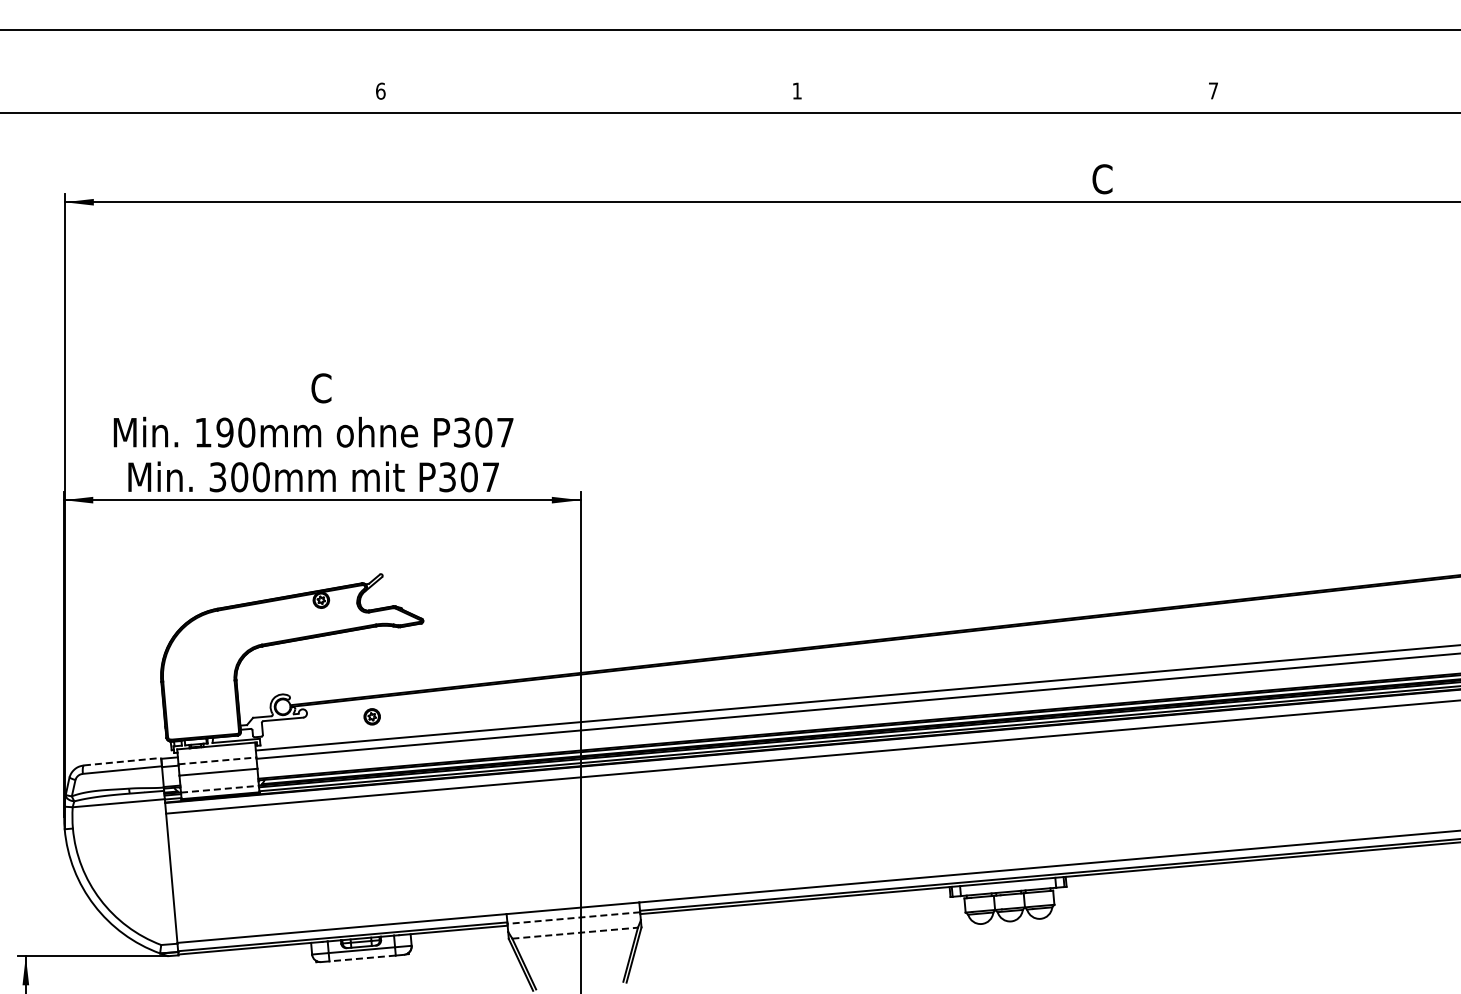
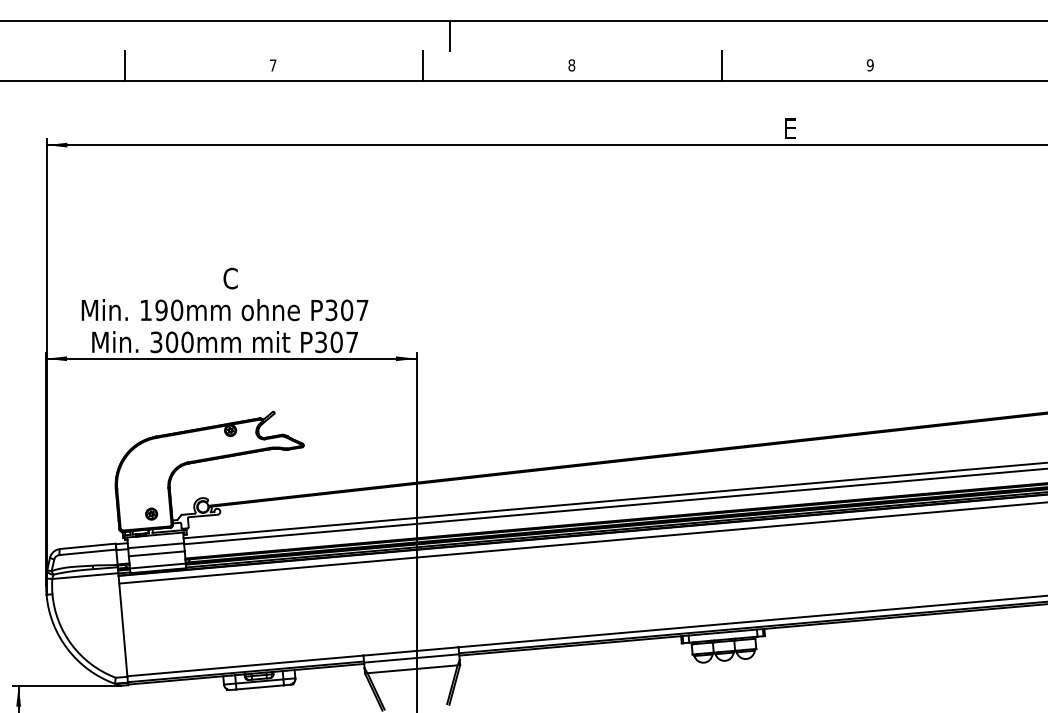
line: (627, 50) -> (450, 36), added
text: (380, 90) -> (273, 64), 6 -> 7
text: (797, 90) -> (572, 64), 1 -> 8
text: (1213, 90) -> (870, 64), 7 -> 9
line: (173, 91) -> (124, 65), added
line: (589, 91) -> (422, 65), added
line: (1005, 91) -> (721, 65), added
text: (1102, 179) -> (790, 128), C -> E
part: (371, 716) -> (151, 513), moved
line: (217, 760) -> (156, 545), dashed -> solid
line: (122, 761) -> (88, 546), dashed -> solid
line: (220, 789) -> (158, 566), dashed -> solid
line: (573, 918) -> (411, 658), dashed -> solid
line: (575, 933) -> (412, 669), dashed -> solid
line: (362, 958) -> (260, 687), dashed -> solid

